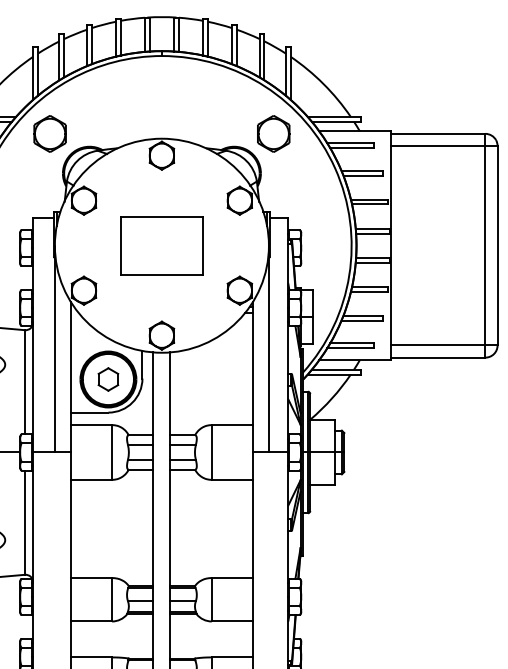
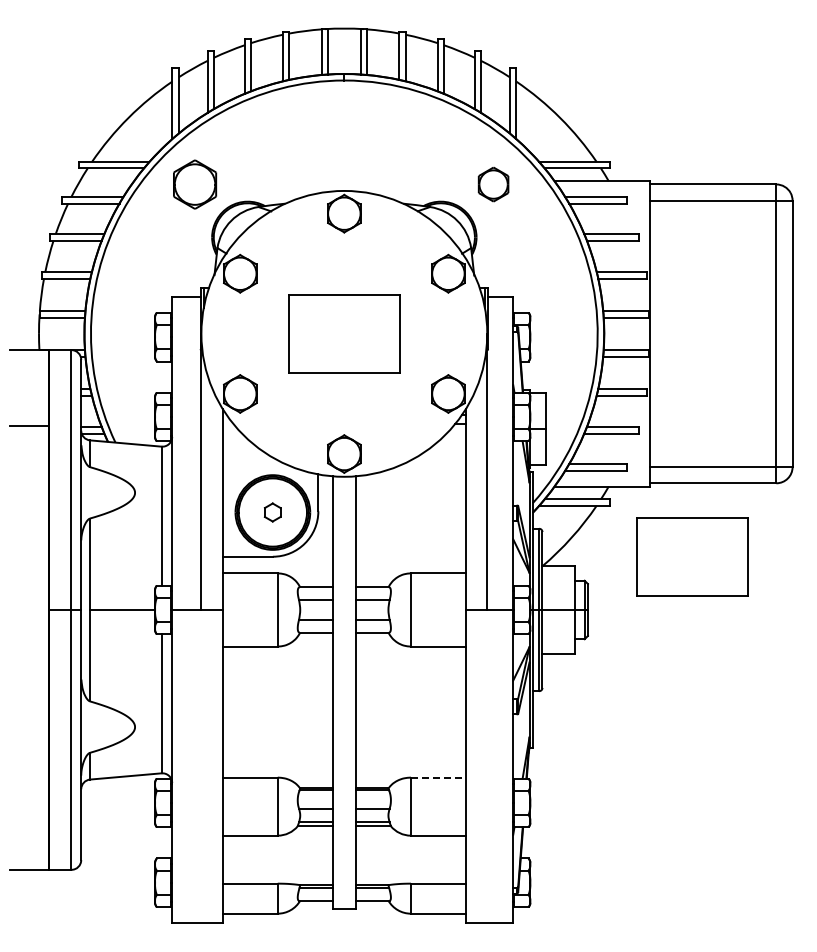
part: (273, 133) -> (493, 184), size x0.7
part: (108, 379) -> (272, 512), size x0.6
part: (422, 412) -> (692, 556), added
line: (232, 577) -> (438, 777), solid -> dashed

